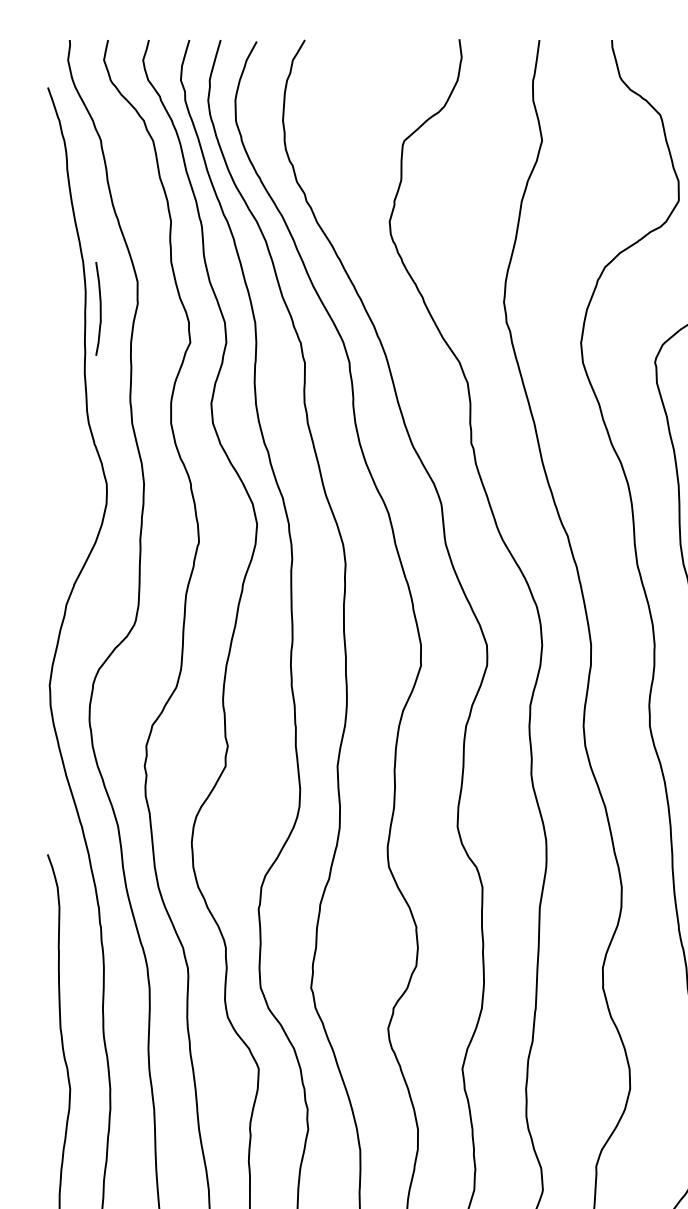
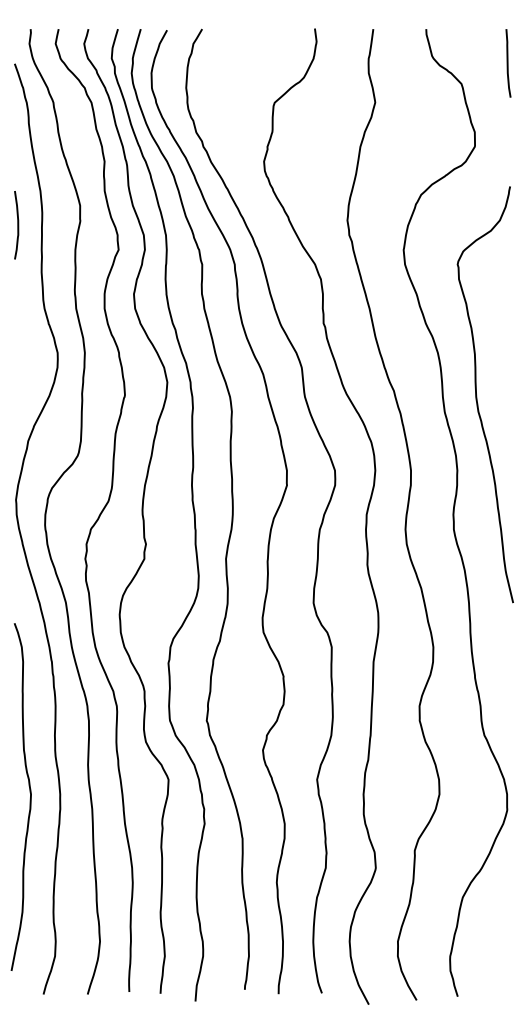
curve: (99, 309) -> (17, 225), moved

